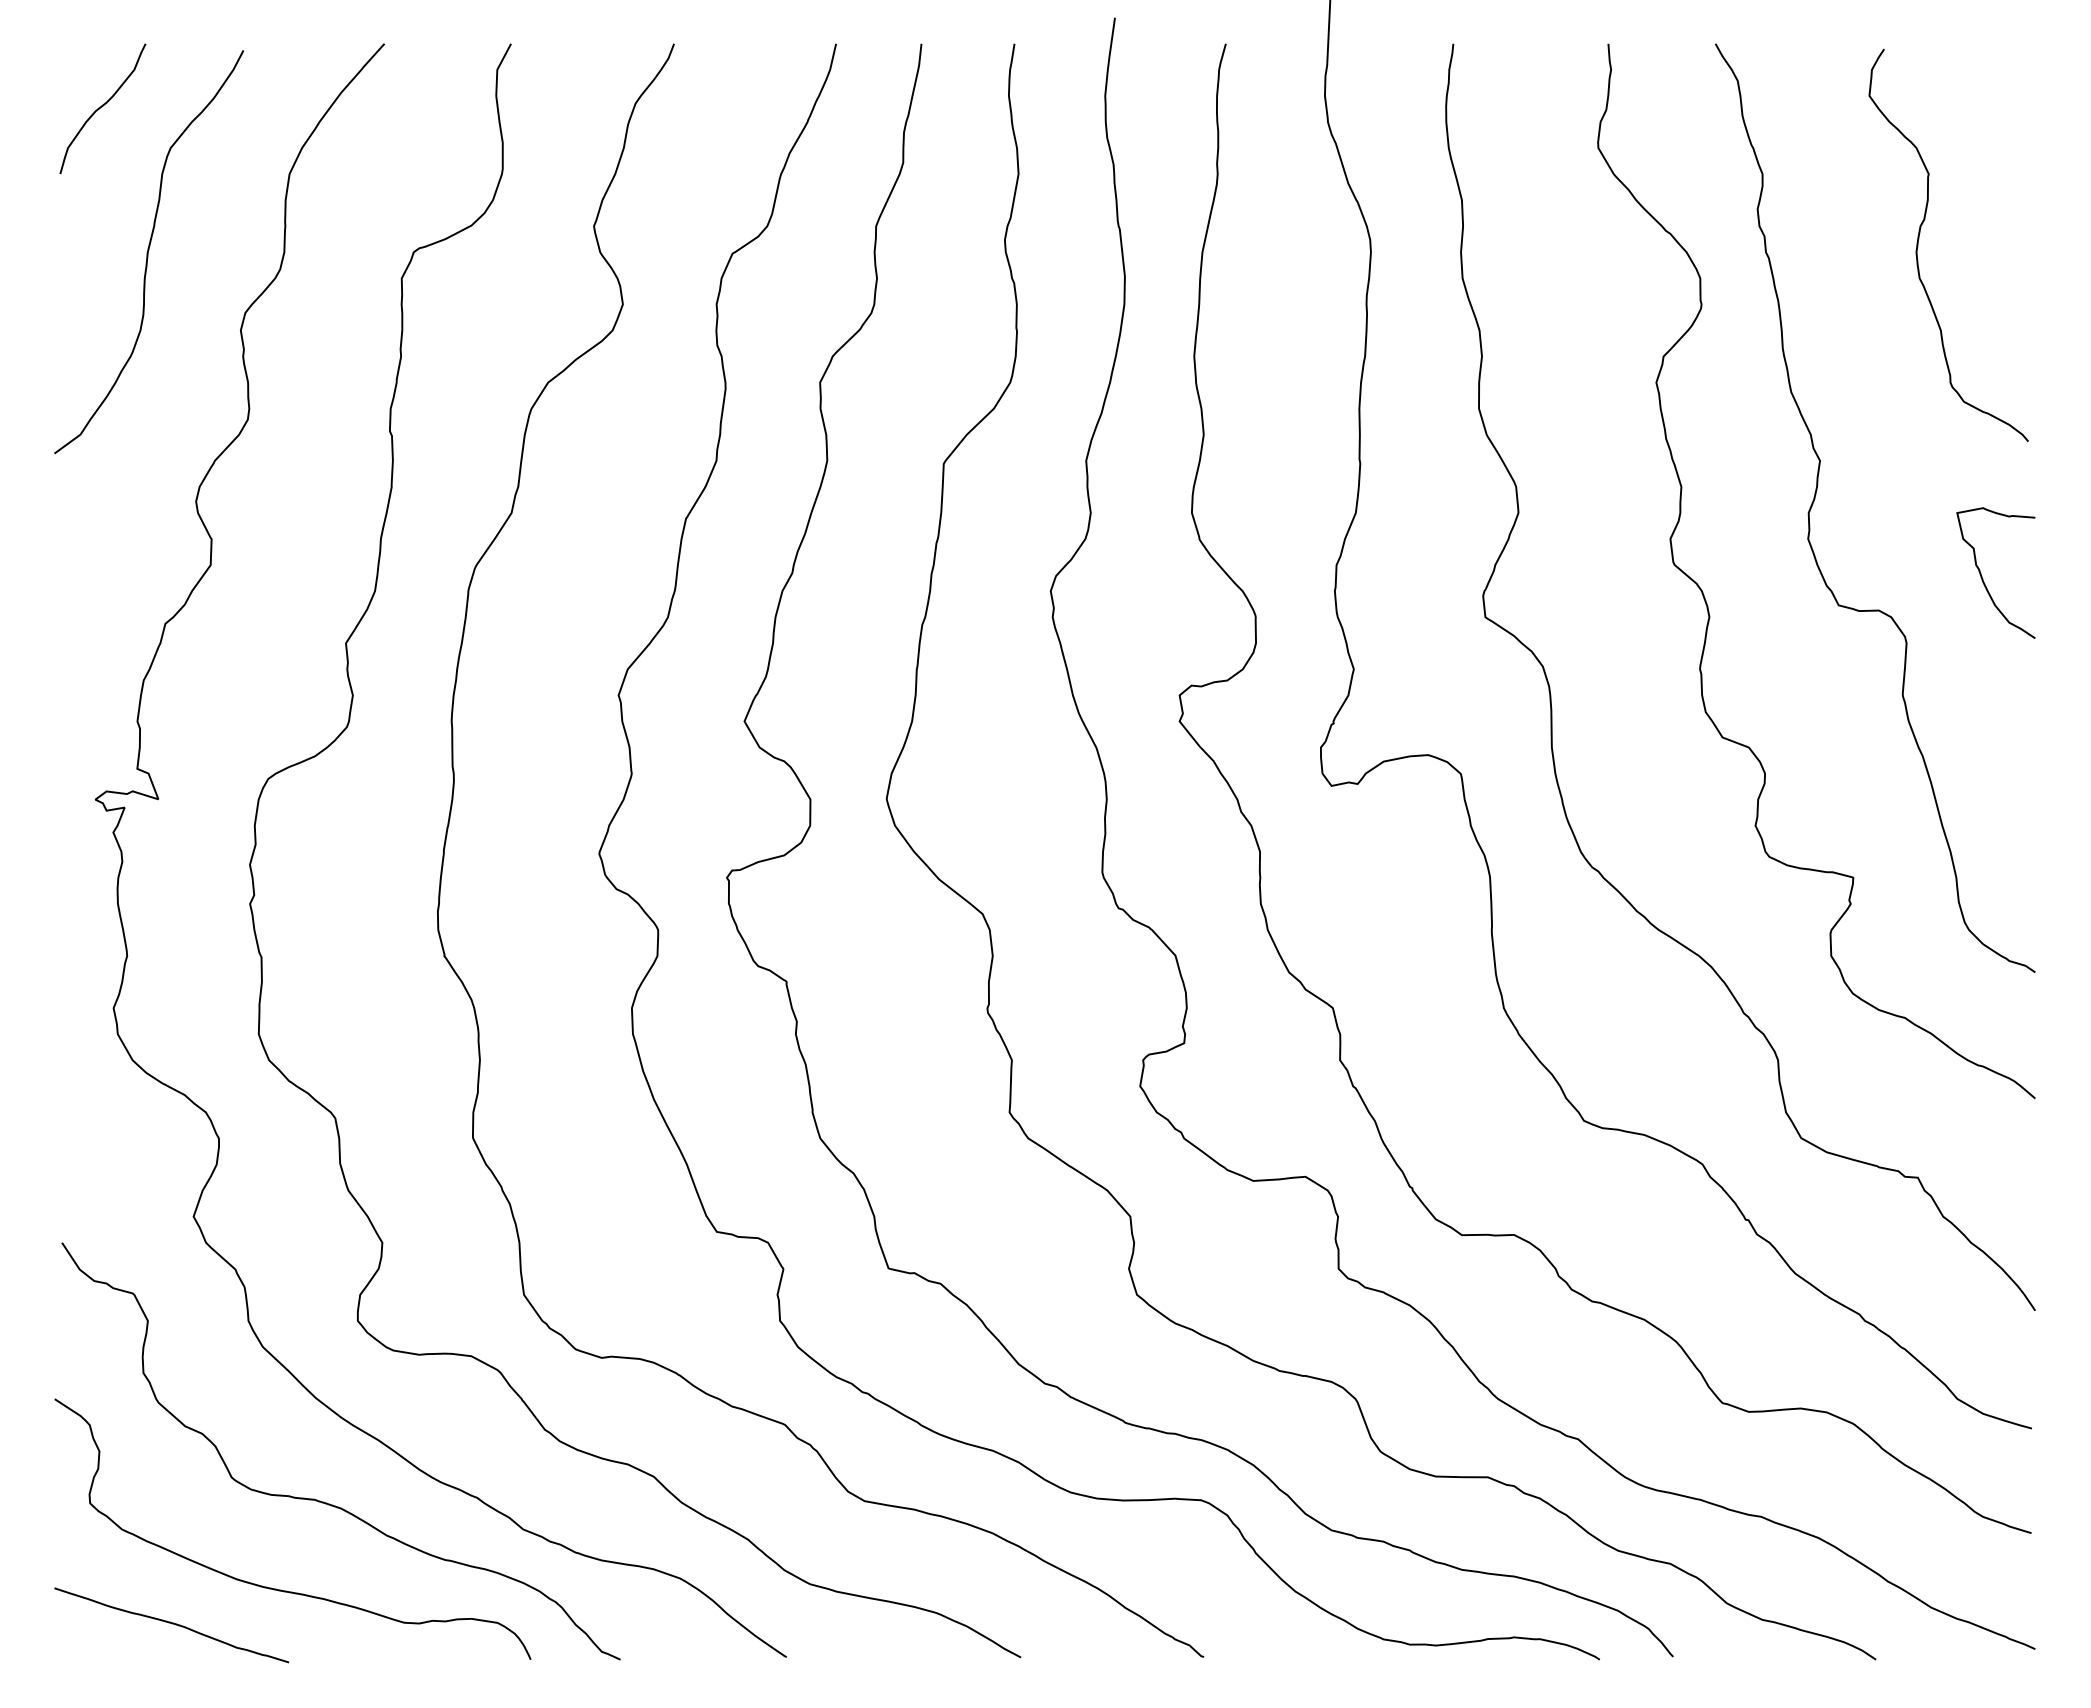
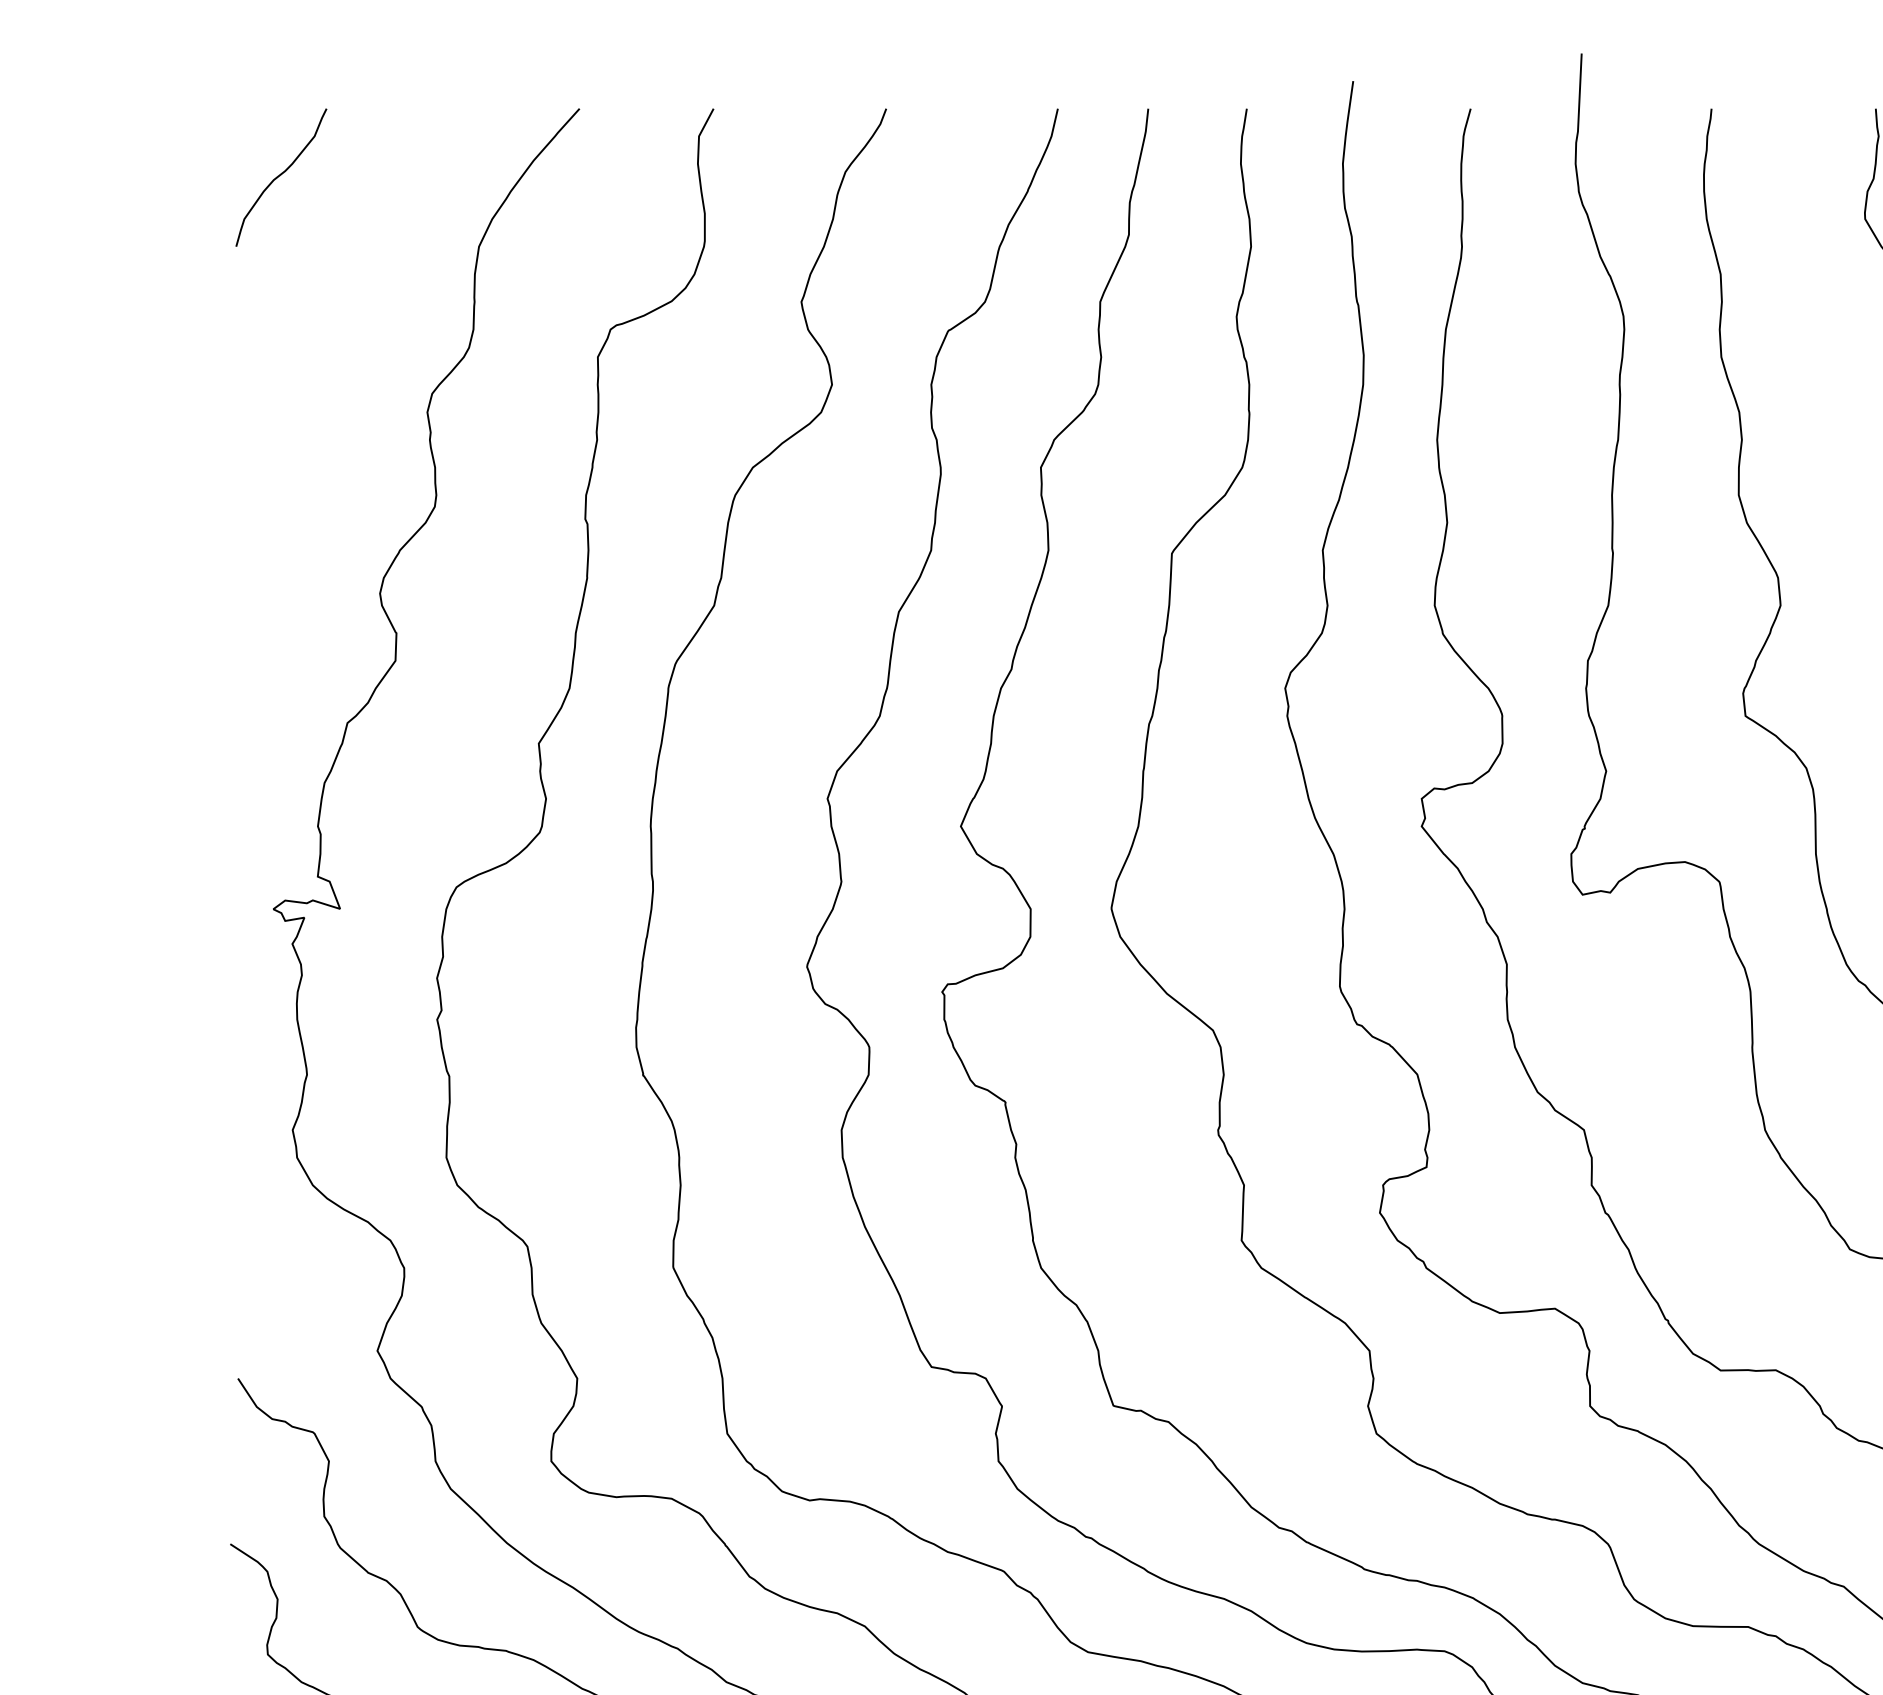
curve: (148, 252) -> (329, 329), removed

